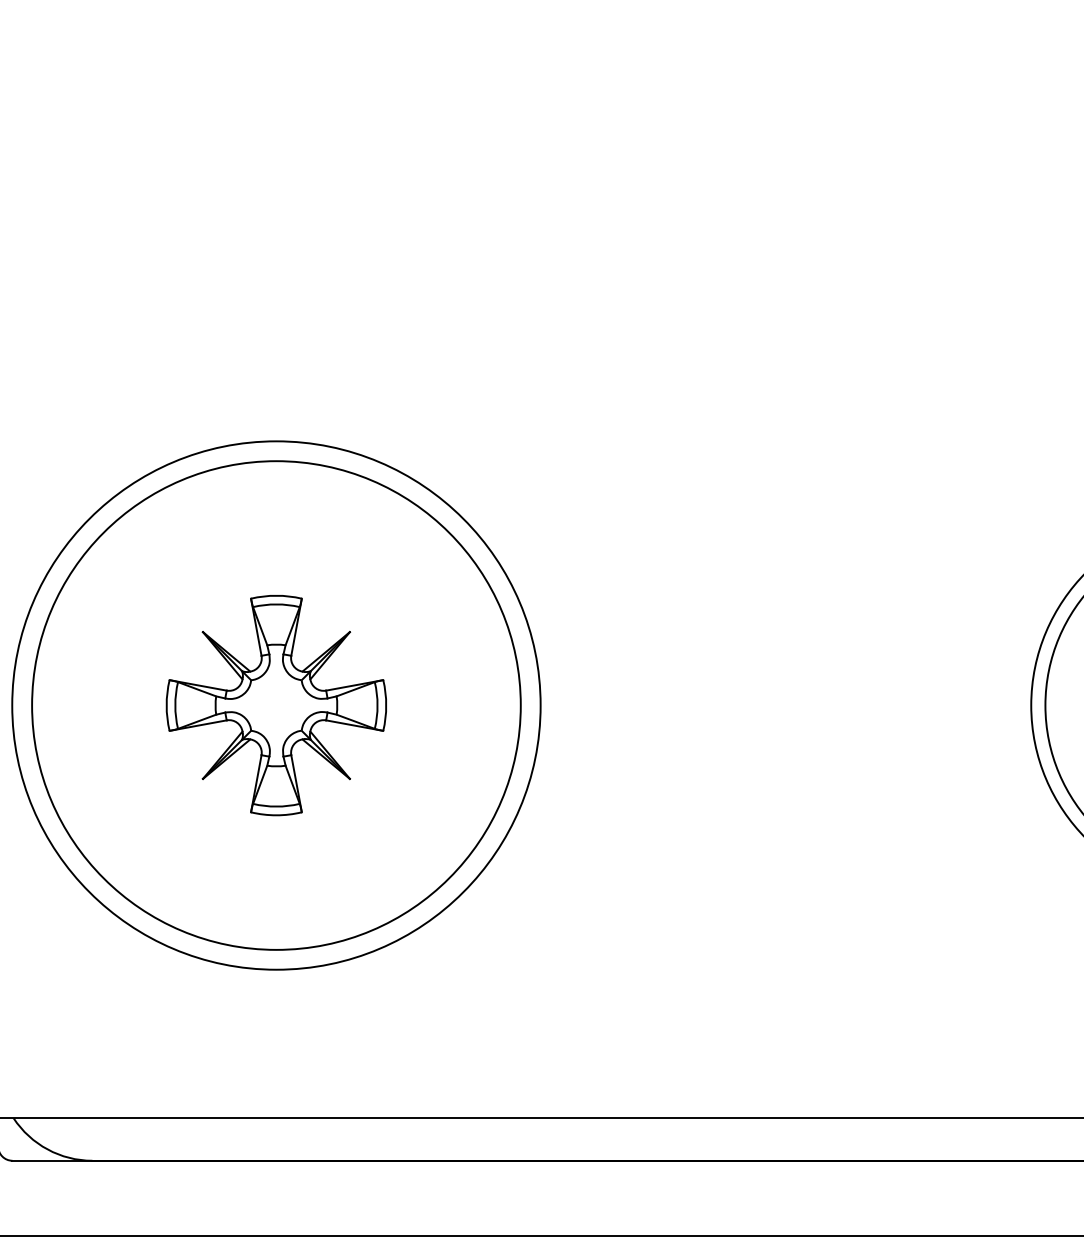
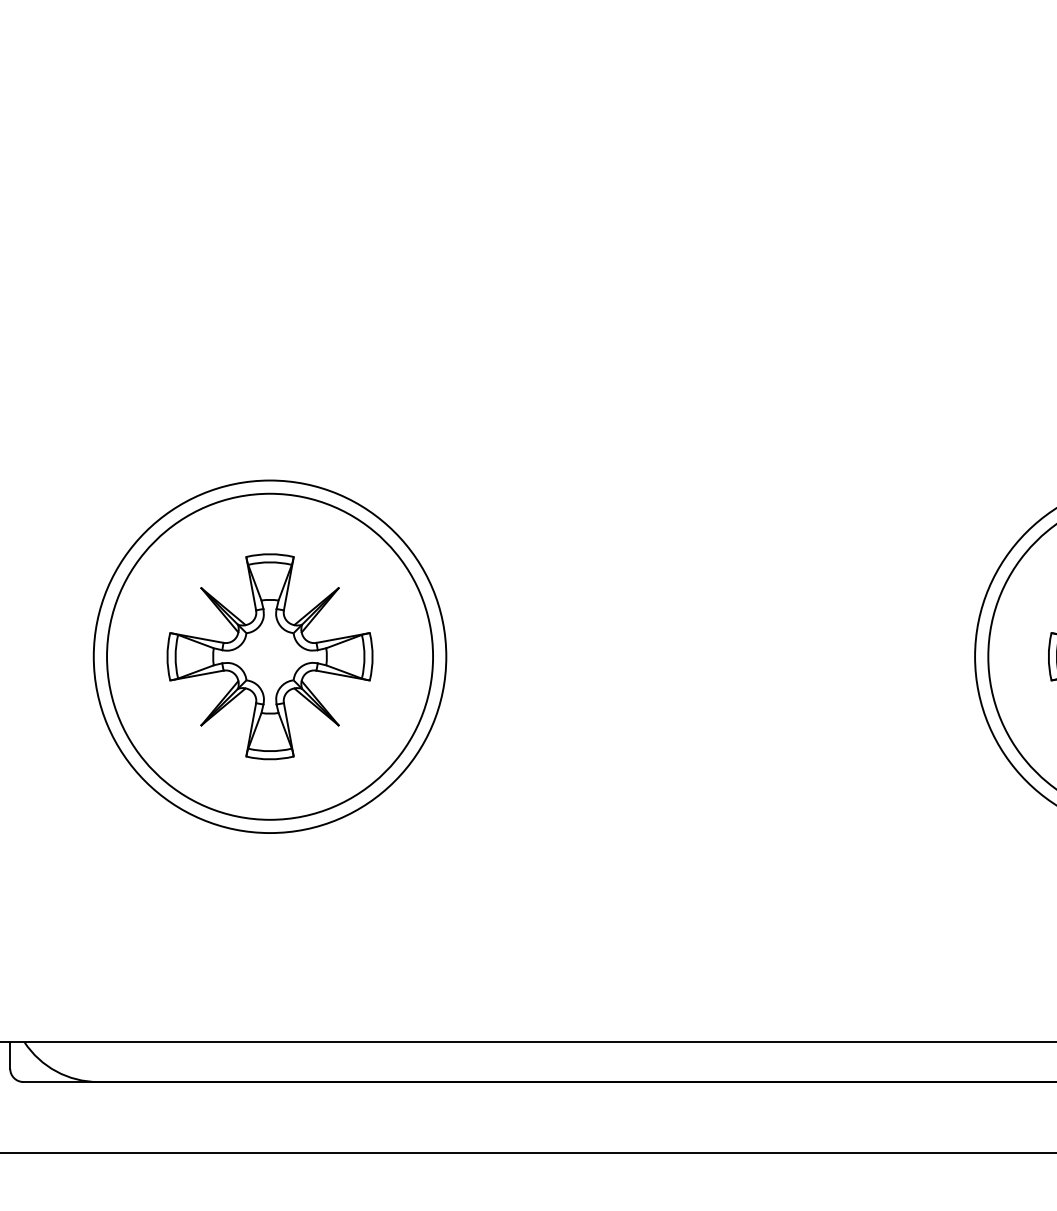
circle: (275, 705) -> (269, 656), size x0.71
circle: (276, 705) -> (270, 656), size x0.71

